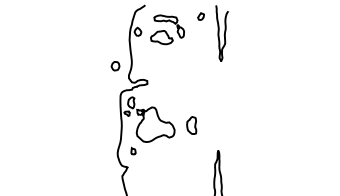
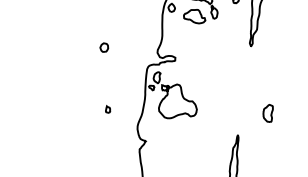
part: (115, 66) -> (104, 47), moved
part: (191, 125) -> (267, 113), moved
part: (133, 150) -> (108, 108), moved

